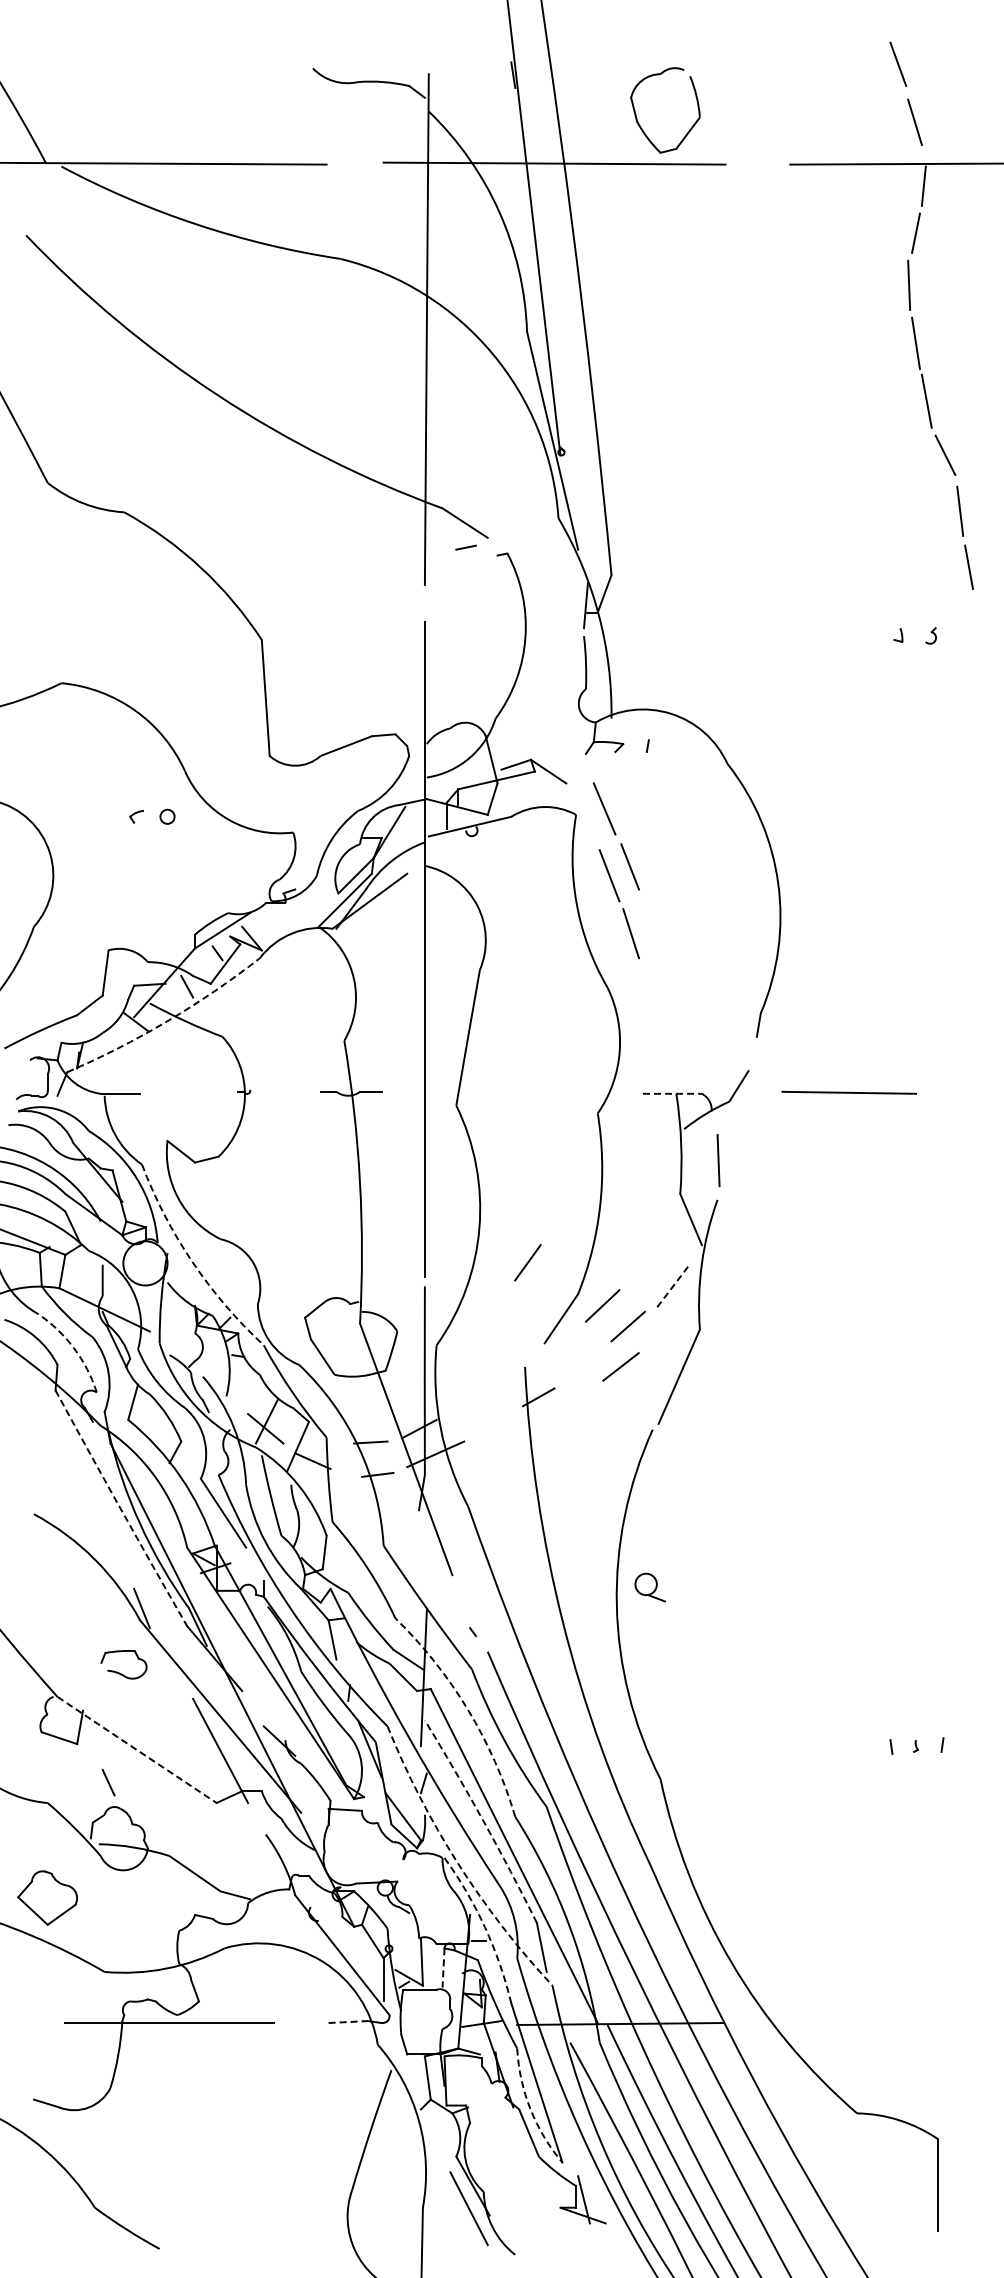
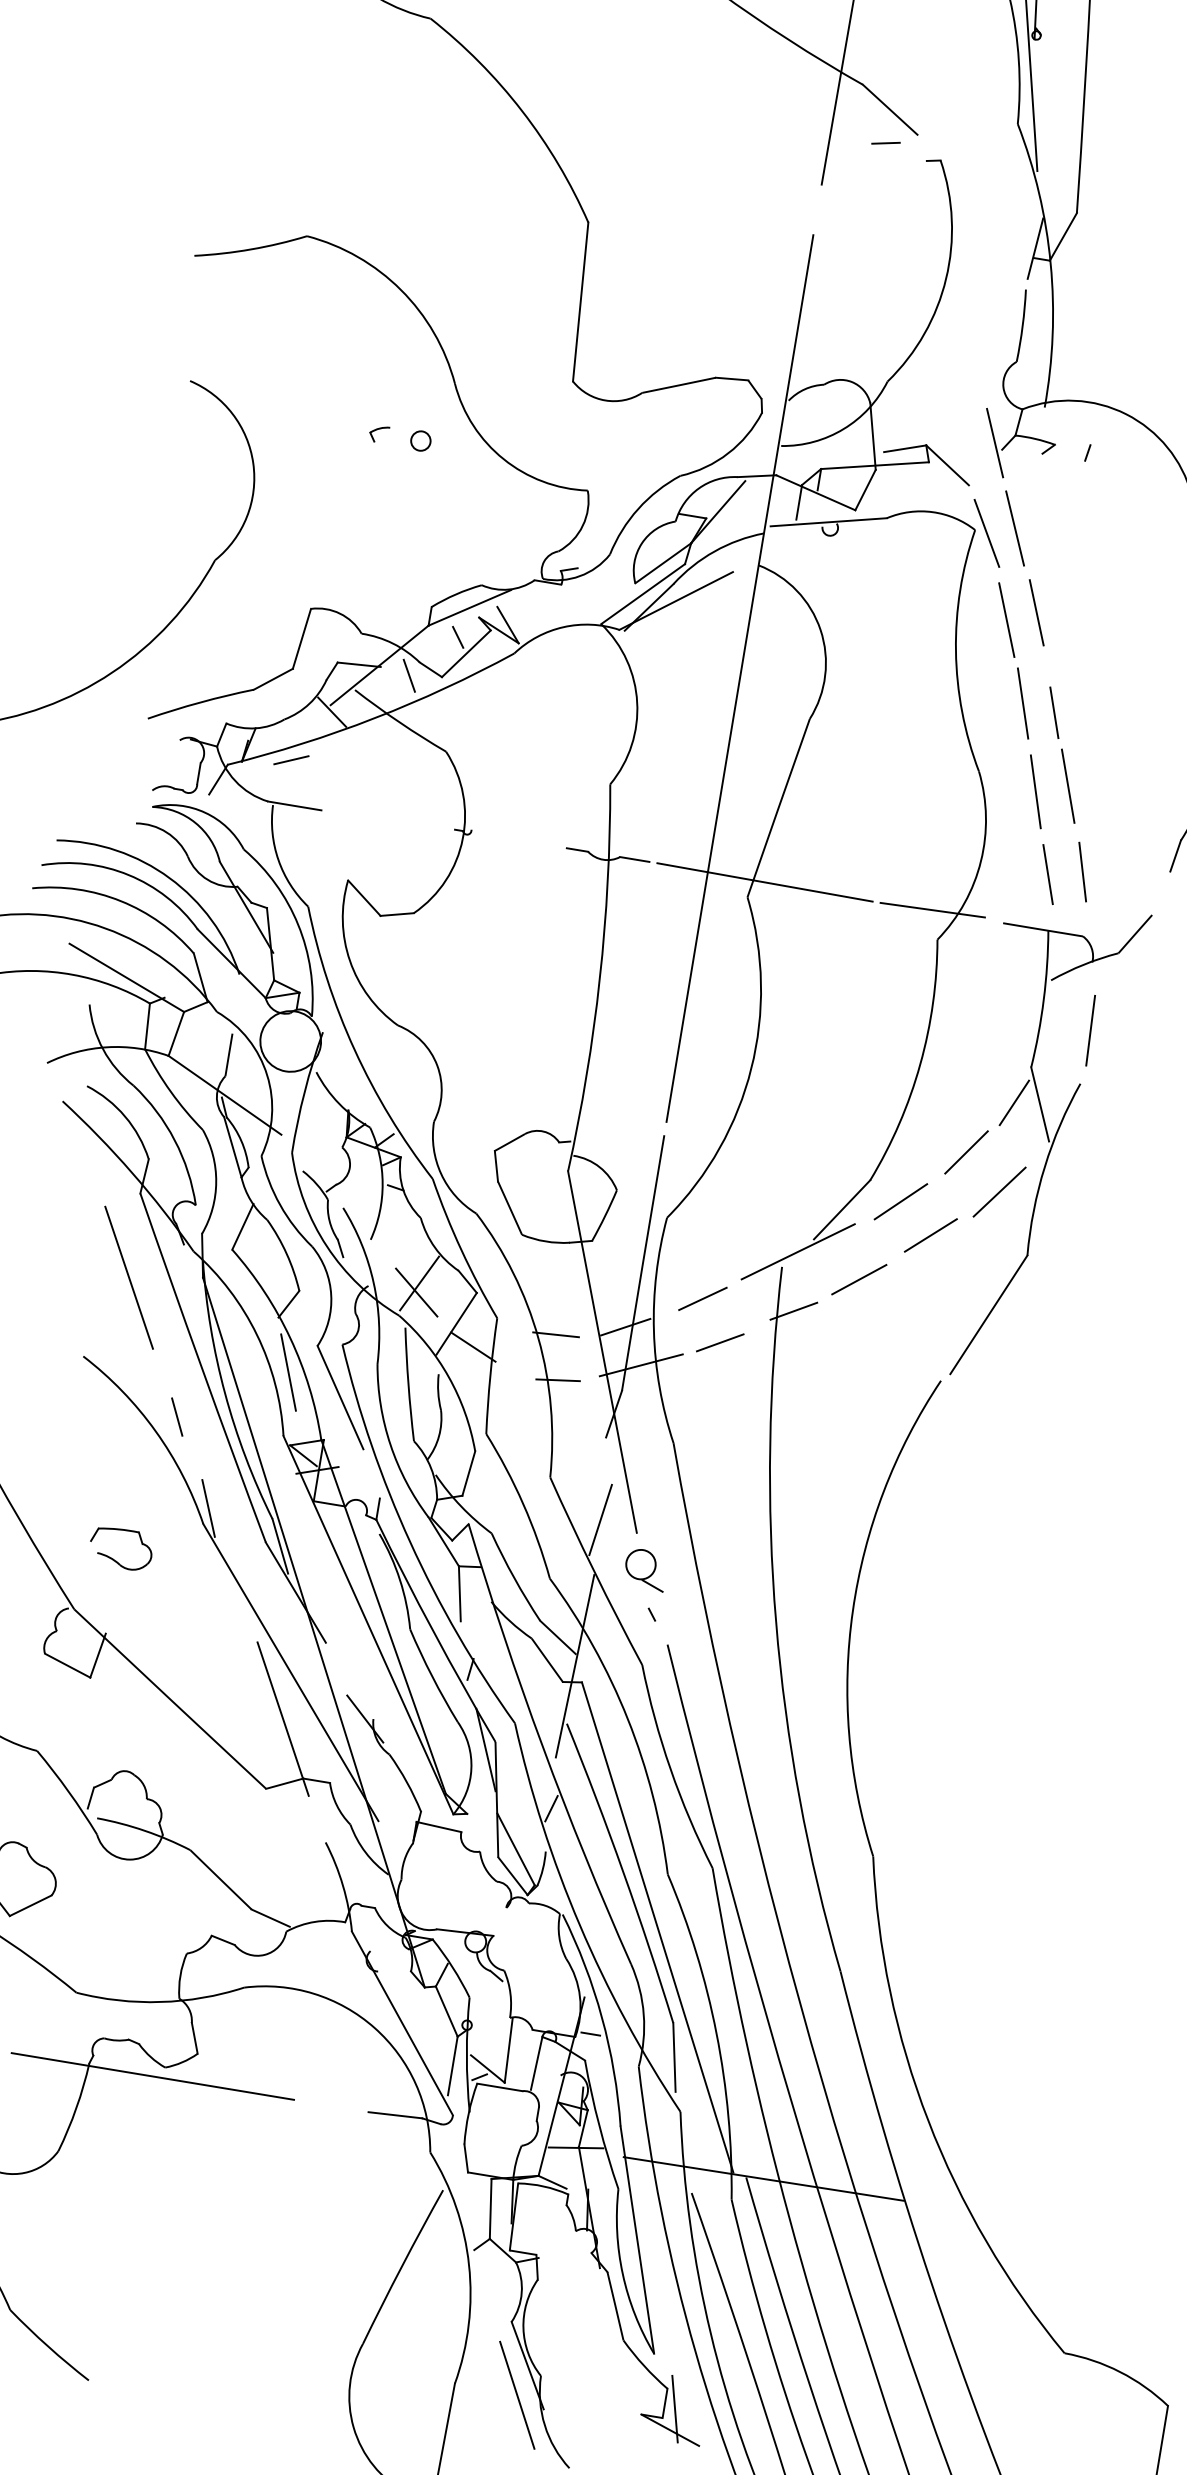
line: (579, 749) -> (994, 442), added
line: (584, 815) -> (986, 532), added
line: (654, 936) -> (1054, 712), added
line: (673, 987) -> (1068, 785), added
line: (650, 995) -> (1035, 791), added
arc: (167, 1021) -> (374, 718), dashed -> solid
line: (693, 1047) -> (1082, 871), added
line: (669, 1053) -> (1048, 874), added
line: (112, 1061) -> (291, 760), added
line: (466, 1092) -> (764, 881), added
line: (590, 1092) -> (932, 909), added
arc: (672, 1093) -> (1043, 929), dashed -> solid
line: (672, 1221) -> (1014, 1102), added
arc: (192, 1261) -> (354, 1049), dashed -> solid
line: (527, 1262) -> (966, 1151), moved
line: (672, 1287) -> (999, 1192), dashed -> solid
arc: (73, 1348) -> (174, 1140), dashed -> solid
line: (534, 1353) -> (797, 1250), added
line: (620, 1366) -> (858, 1279), moved
line: (471, 1399) -> (702, 1299), added
line: (489, 1428) -> (720, 1342), added
line: (57, 1452) -> (129, 1278), added
line: (183, 1500) -> (289, 1371), added
arc: (120, 1508) -> (201, 1368), dashed -> solid
line: (424, 1569) -> (600, 1518), added
part: (649, 1587) -> (644, 1569), moved
part: (119, 1672) -> (113, 1558), moved
arc: (468, 1709) -> (628, 1718), dashed -> solid
arc: (137, 1750) -> (170, 1699), dashed -> solid
line: (108, 1782) -> (177, 1416), moved
arc: (483, 1820) -> (623, 1872), dashed -> solid
arc: (458, 1863) -> (580, 1925), dashed -> solid
arc: (485, 1927) -> (602, 2017), dashed -> solid
line: (443, 1968) -> (536, 2064), dashed -> solid
line: (348, 2022) -> (395, 2115), dashed -> solid
arc: (530, 2109) -> (622, 2274), dashed -> solid

